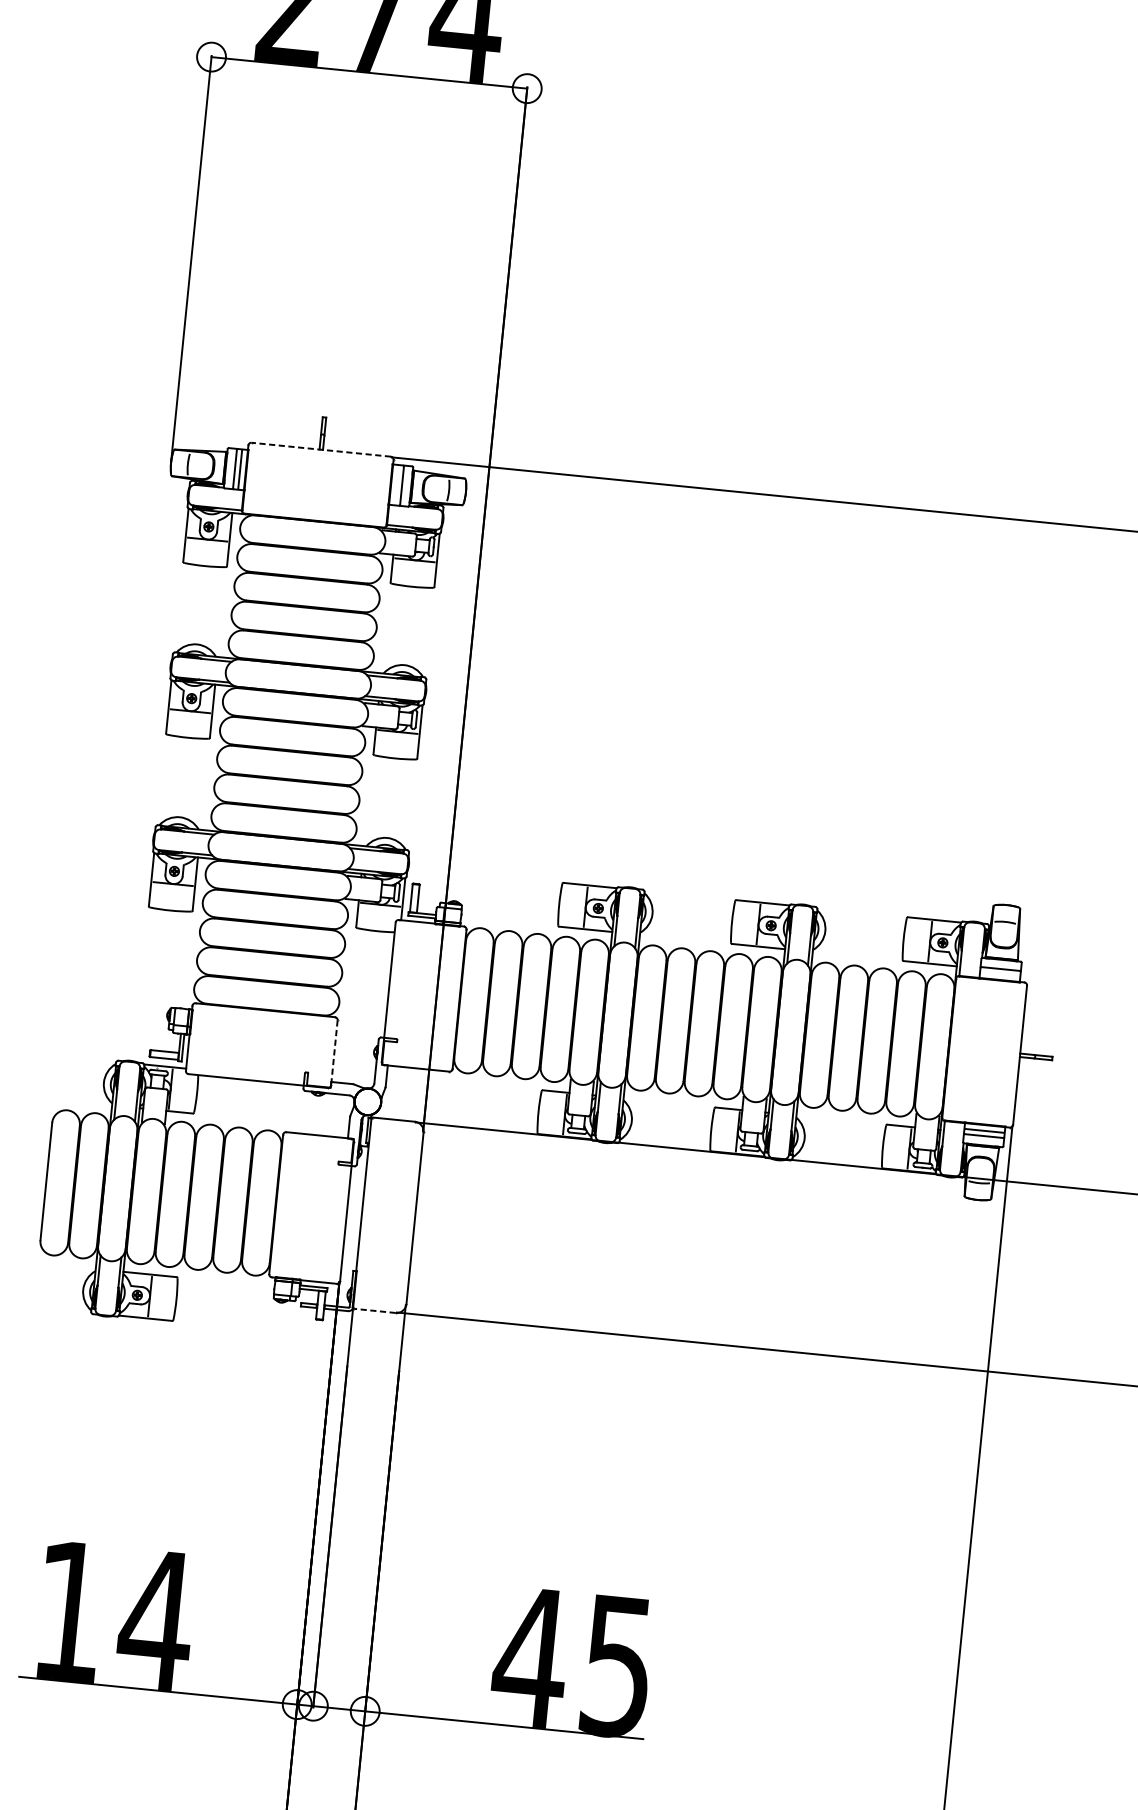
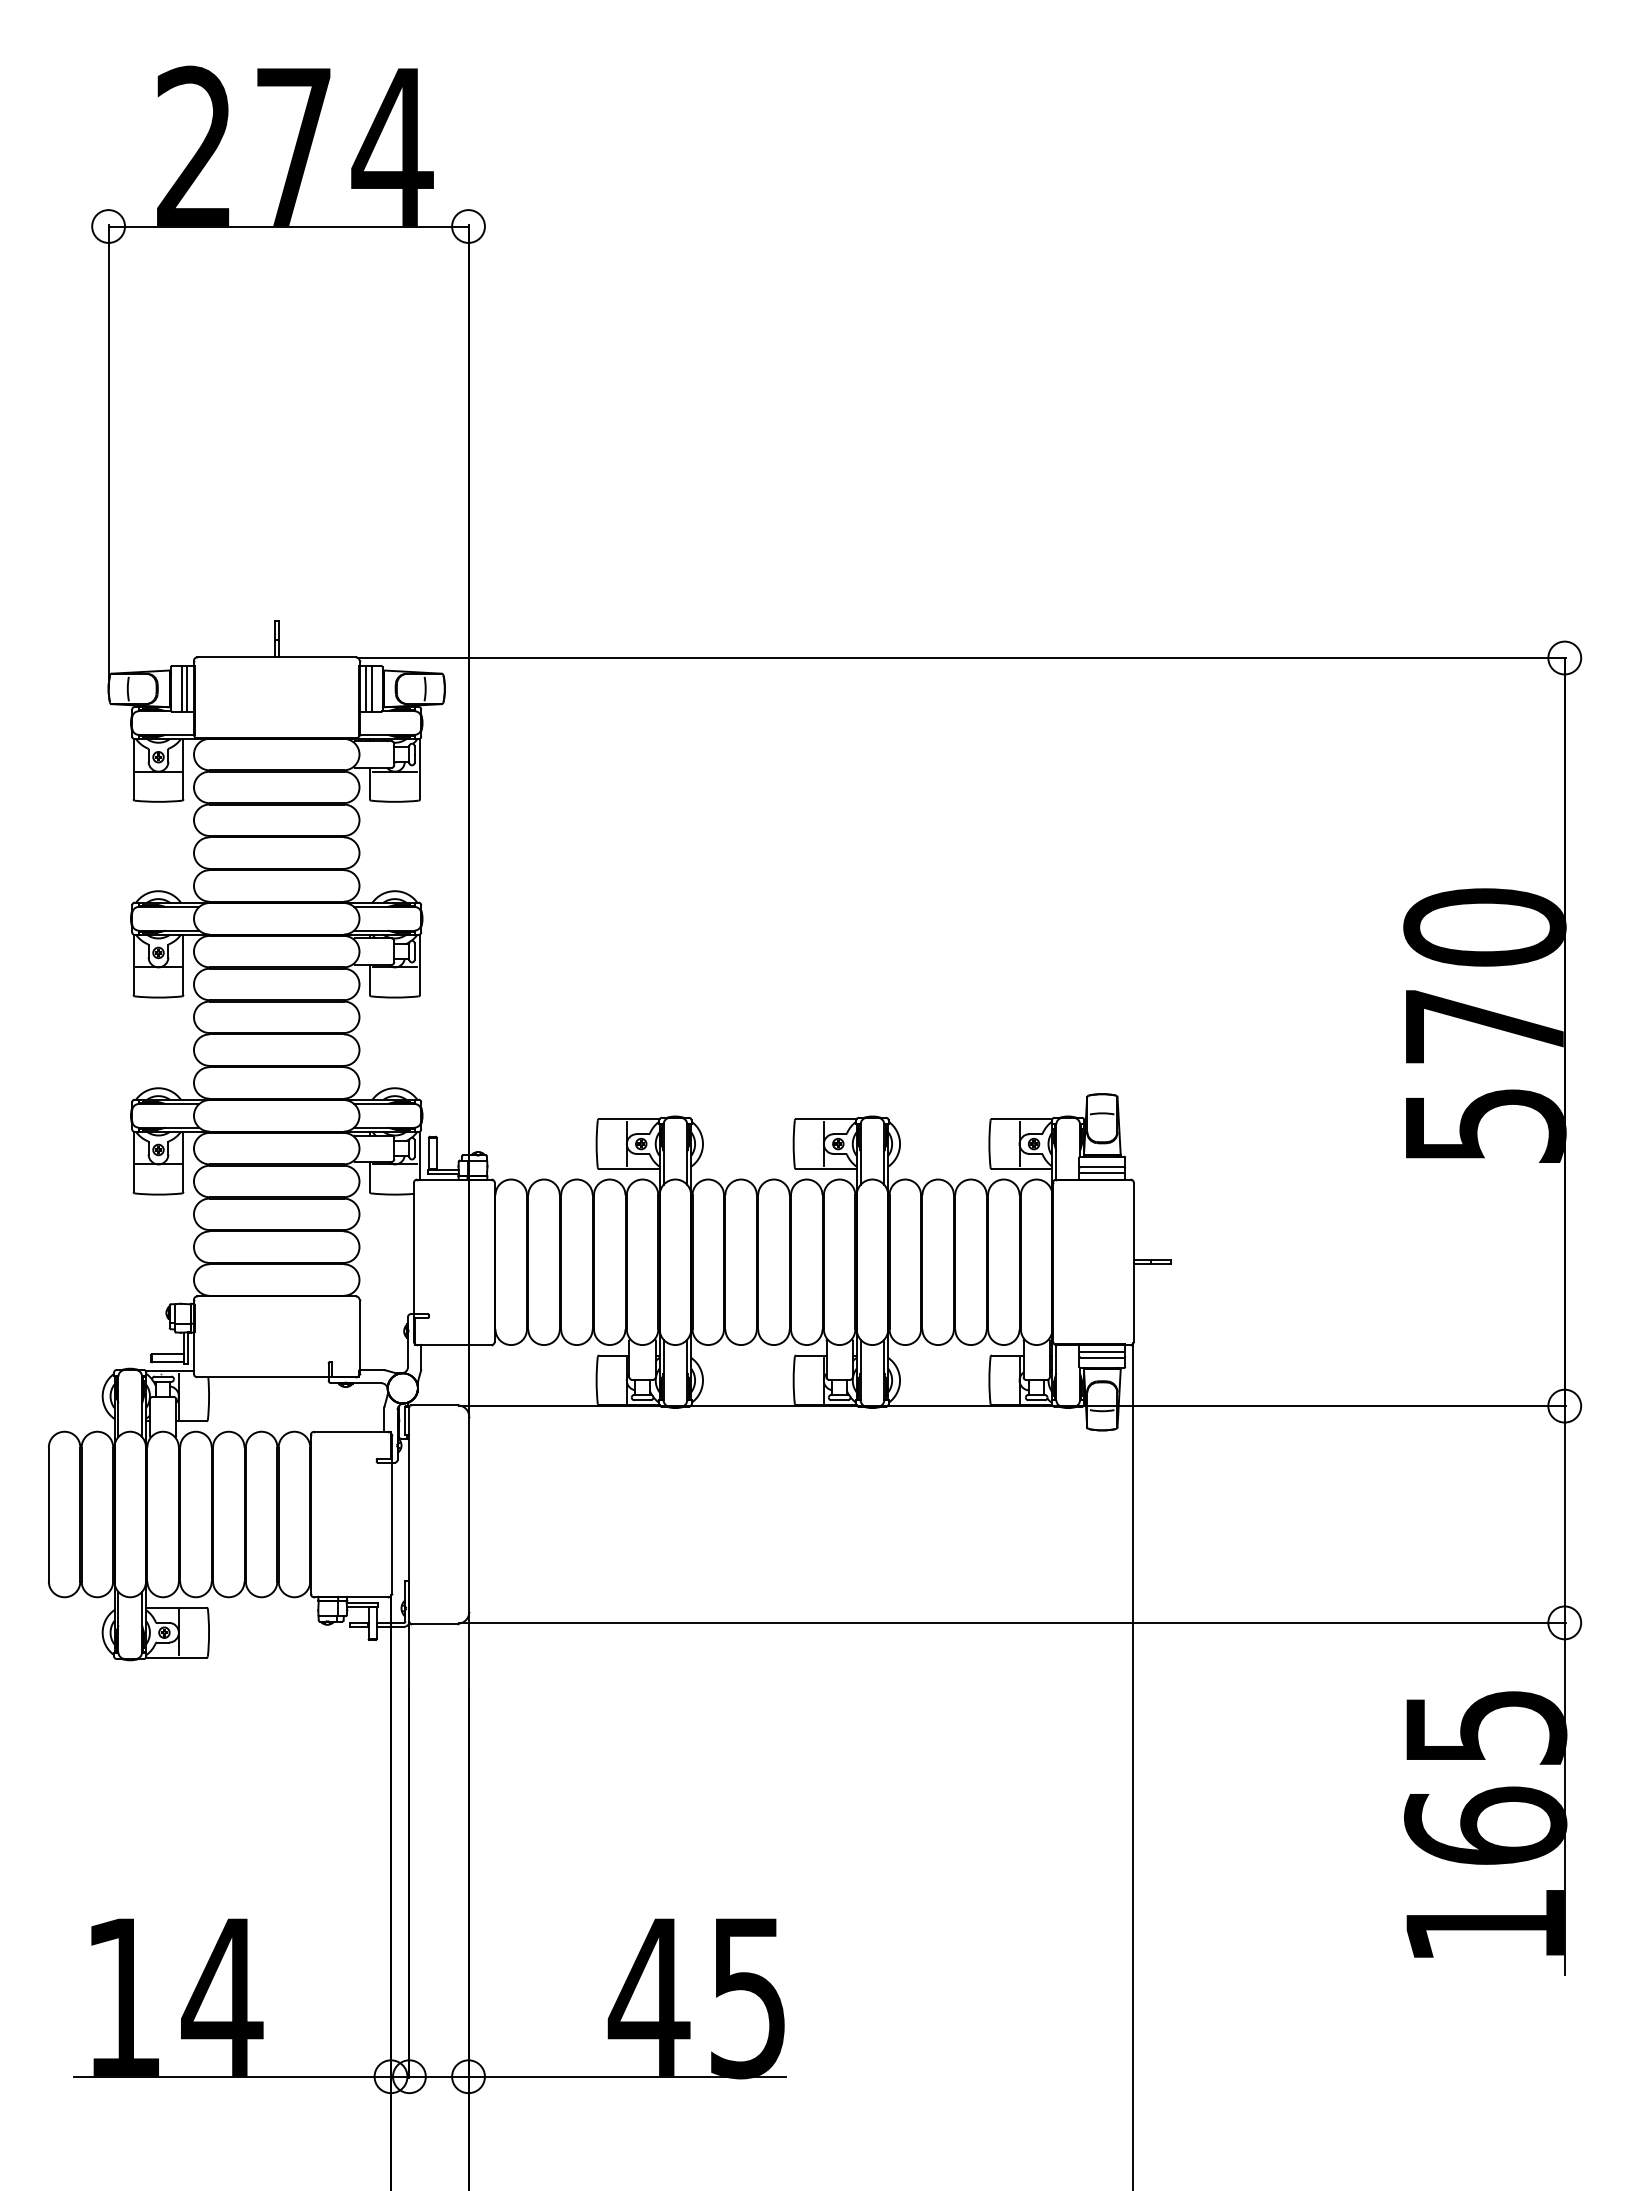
line: (321, 449) -> (276, 657), dashed -> solid
line: (397, 484) -> (366, 688), added
line: (1000, 973) -> (1102, 1172), added
line: (334, 1053) -> (359, 1337), dashed -> solid
line: (375, 1310) -> (434, 1623), dashed -> solid

